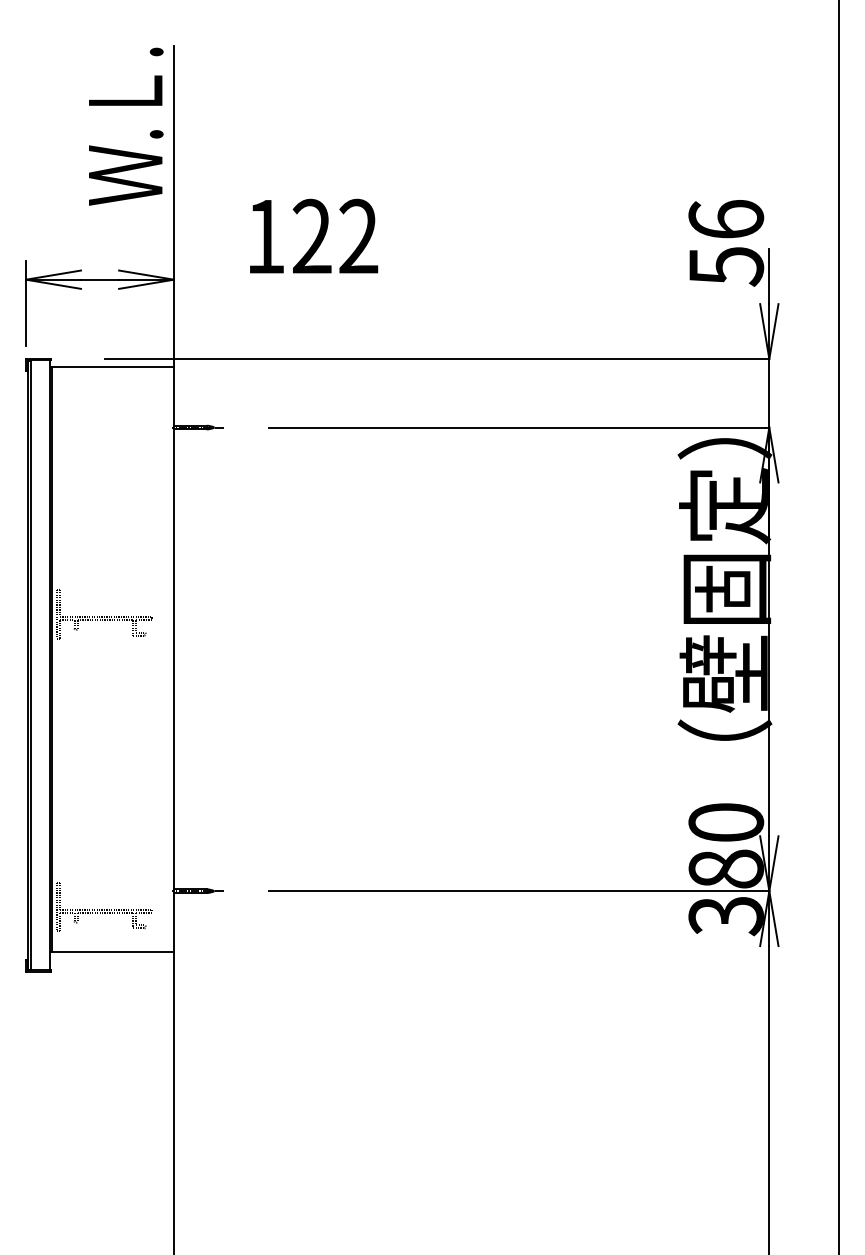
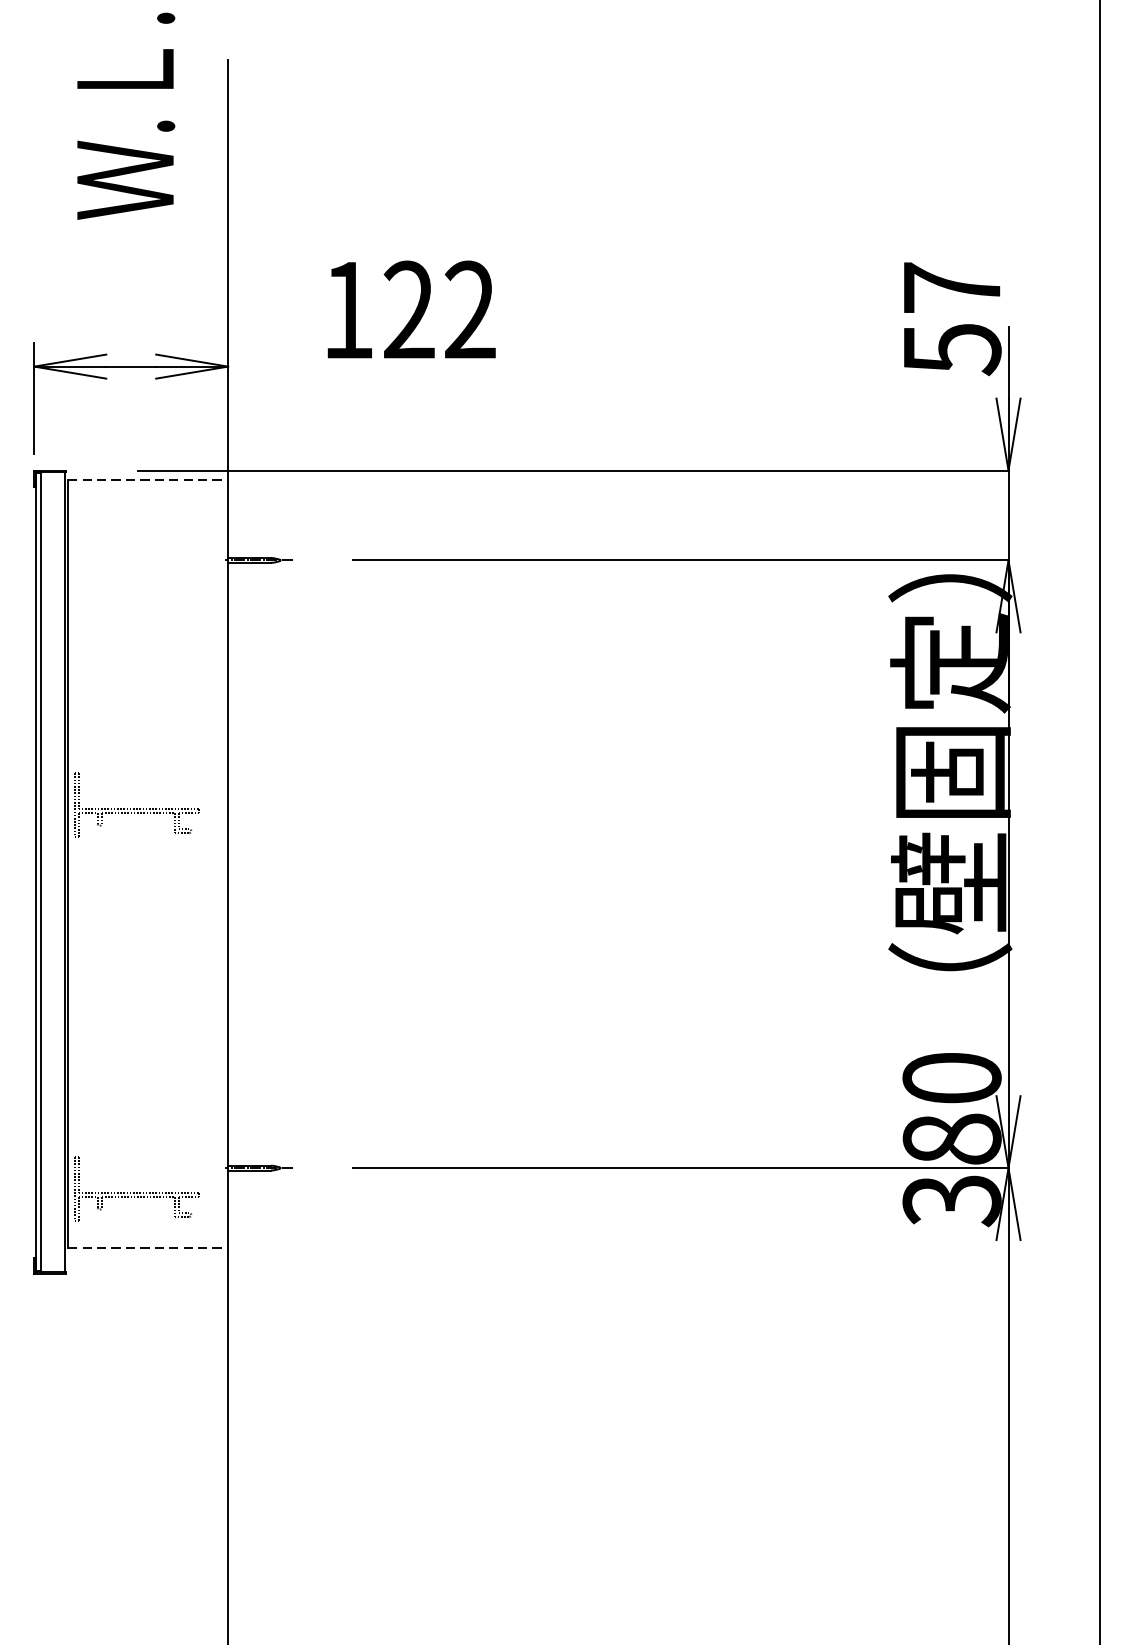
text: (126, 126) -> (126, 115), moved
text: (726, 219) -> (952, 287), 56 -> 57
line: (112, 366) -> (147, 480), solid -> dashed
line: (112, 952) -> (147, 1248), solid -> dashed

